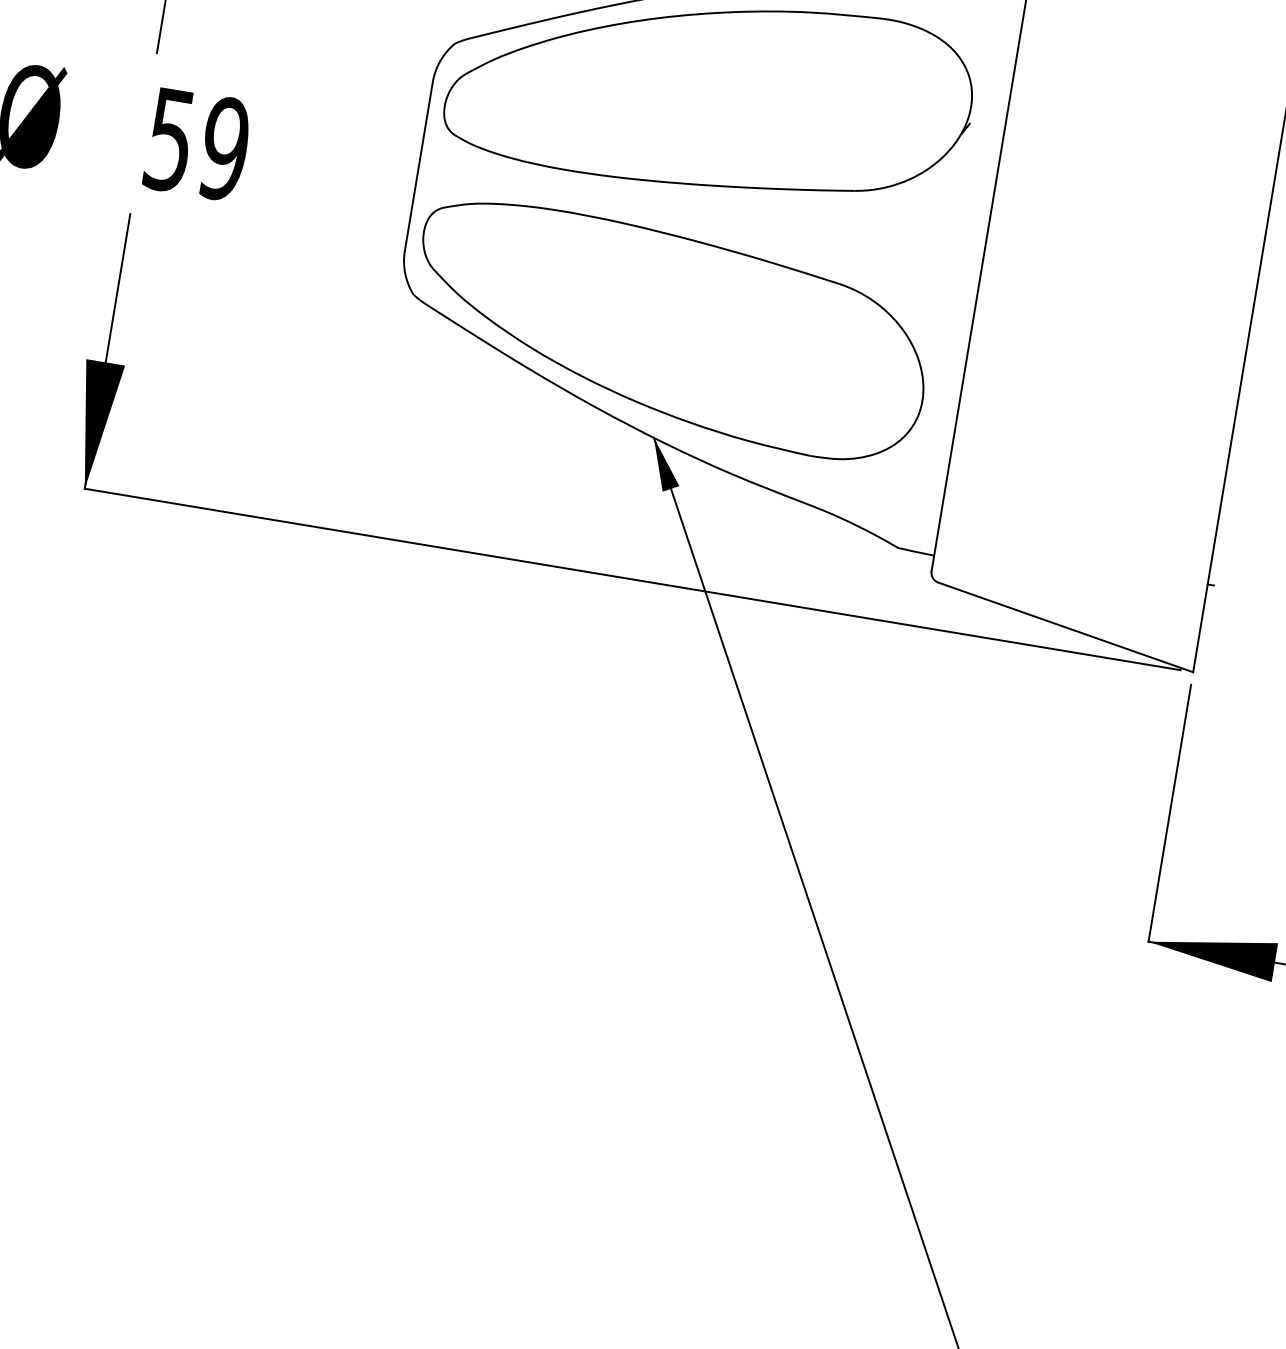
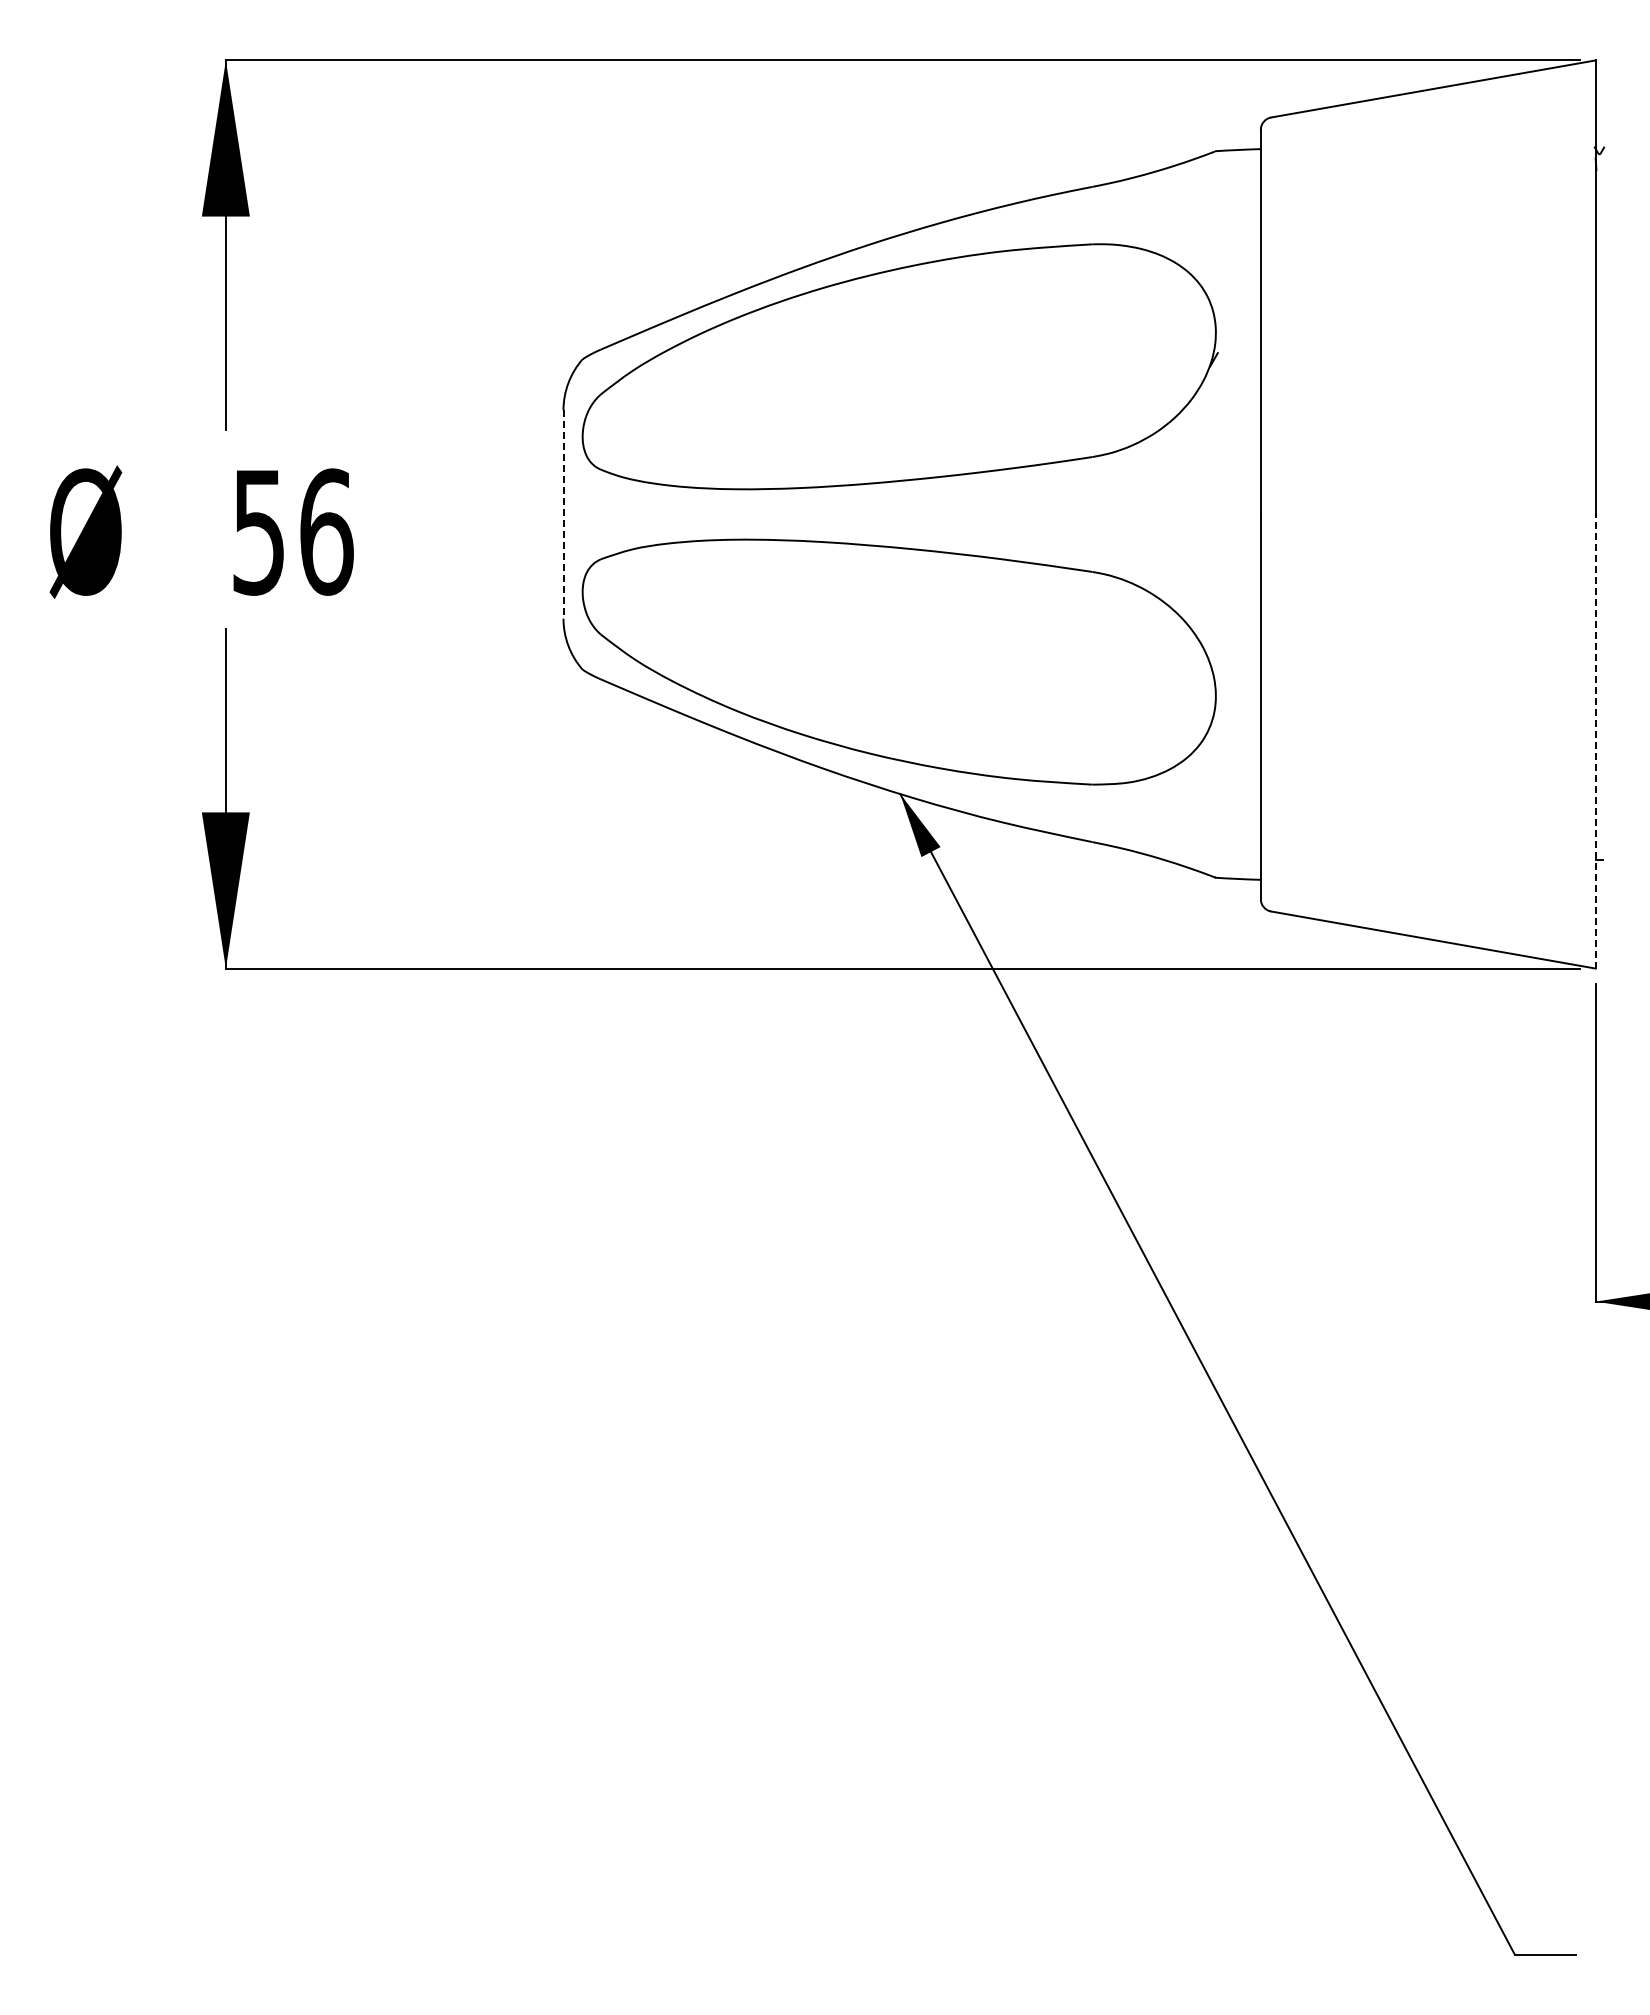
text: (224, 148) -> (326, 531), 59 -> 56
line: (418, 166) -> (563, 514), solid -> dashed
line: (1223, 488) -> (1595, 741), solid -> dashed

